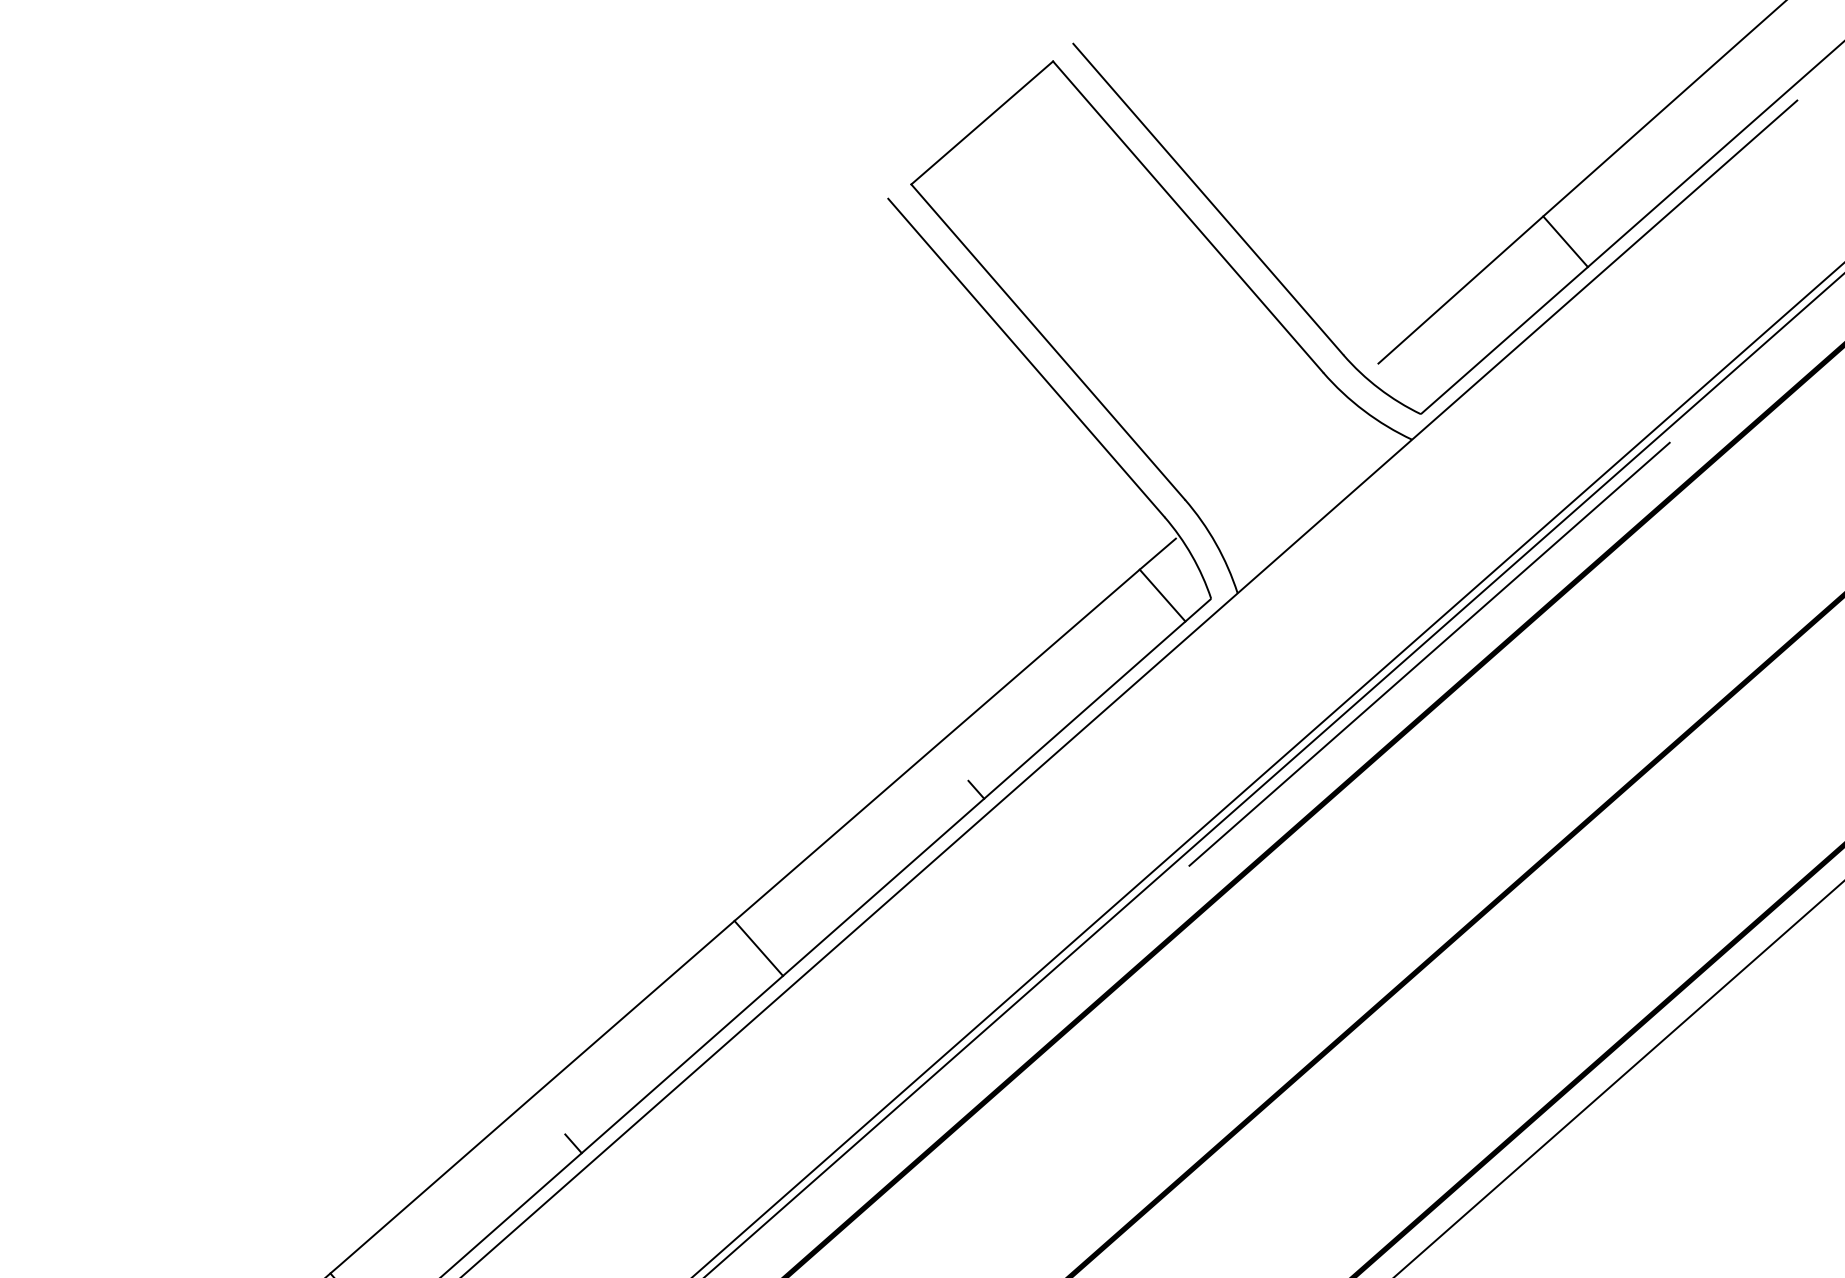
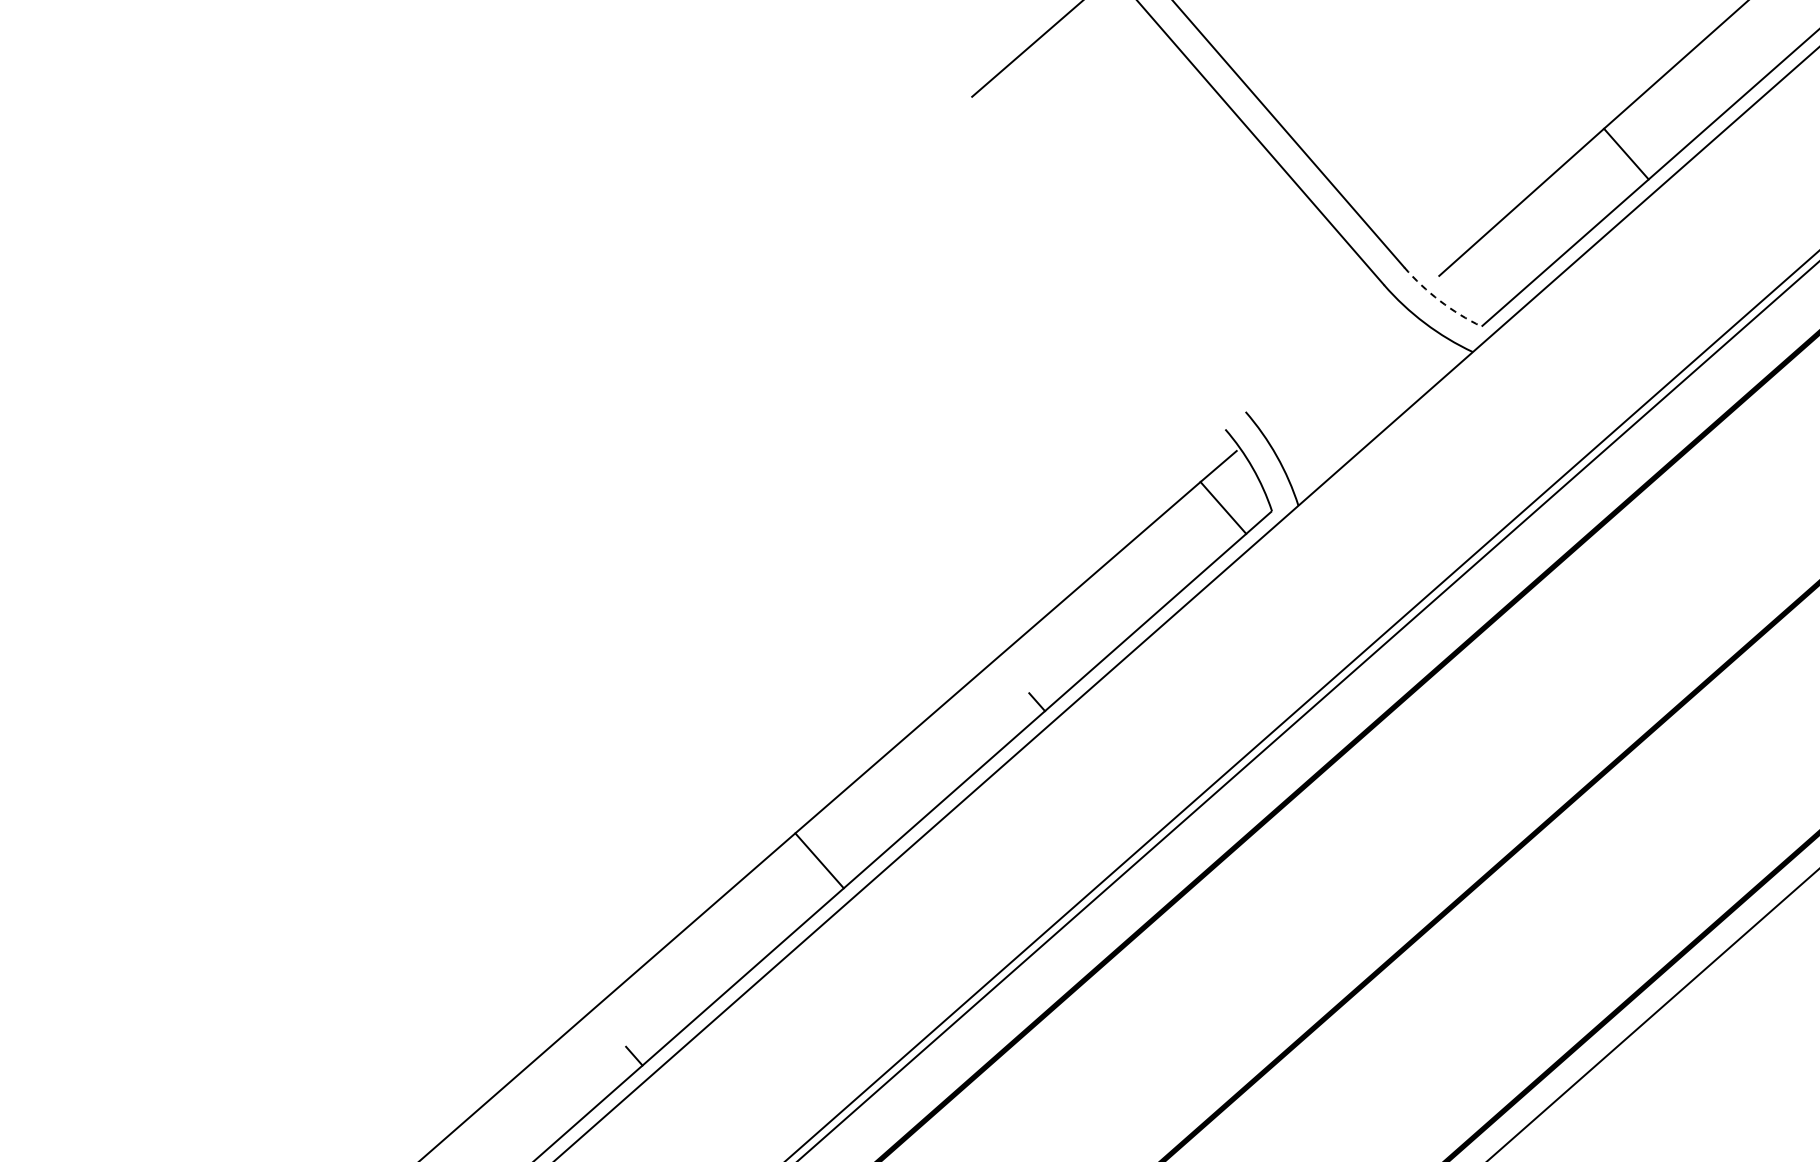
line: (1047, 341) -> (1108, 253), removed
line: (1026, 357) -> (1087, 269), removed
arc: (1379, 388) -> (1440, 300), solid -> dashed
line: (1429, 653) -> (1490, 565), removed

